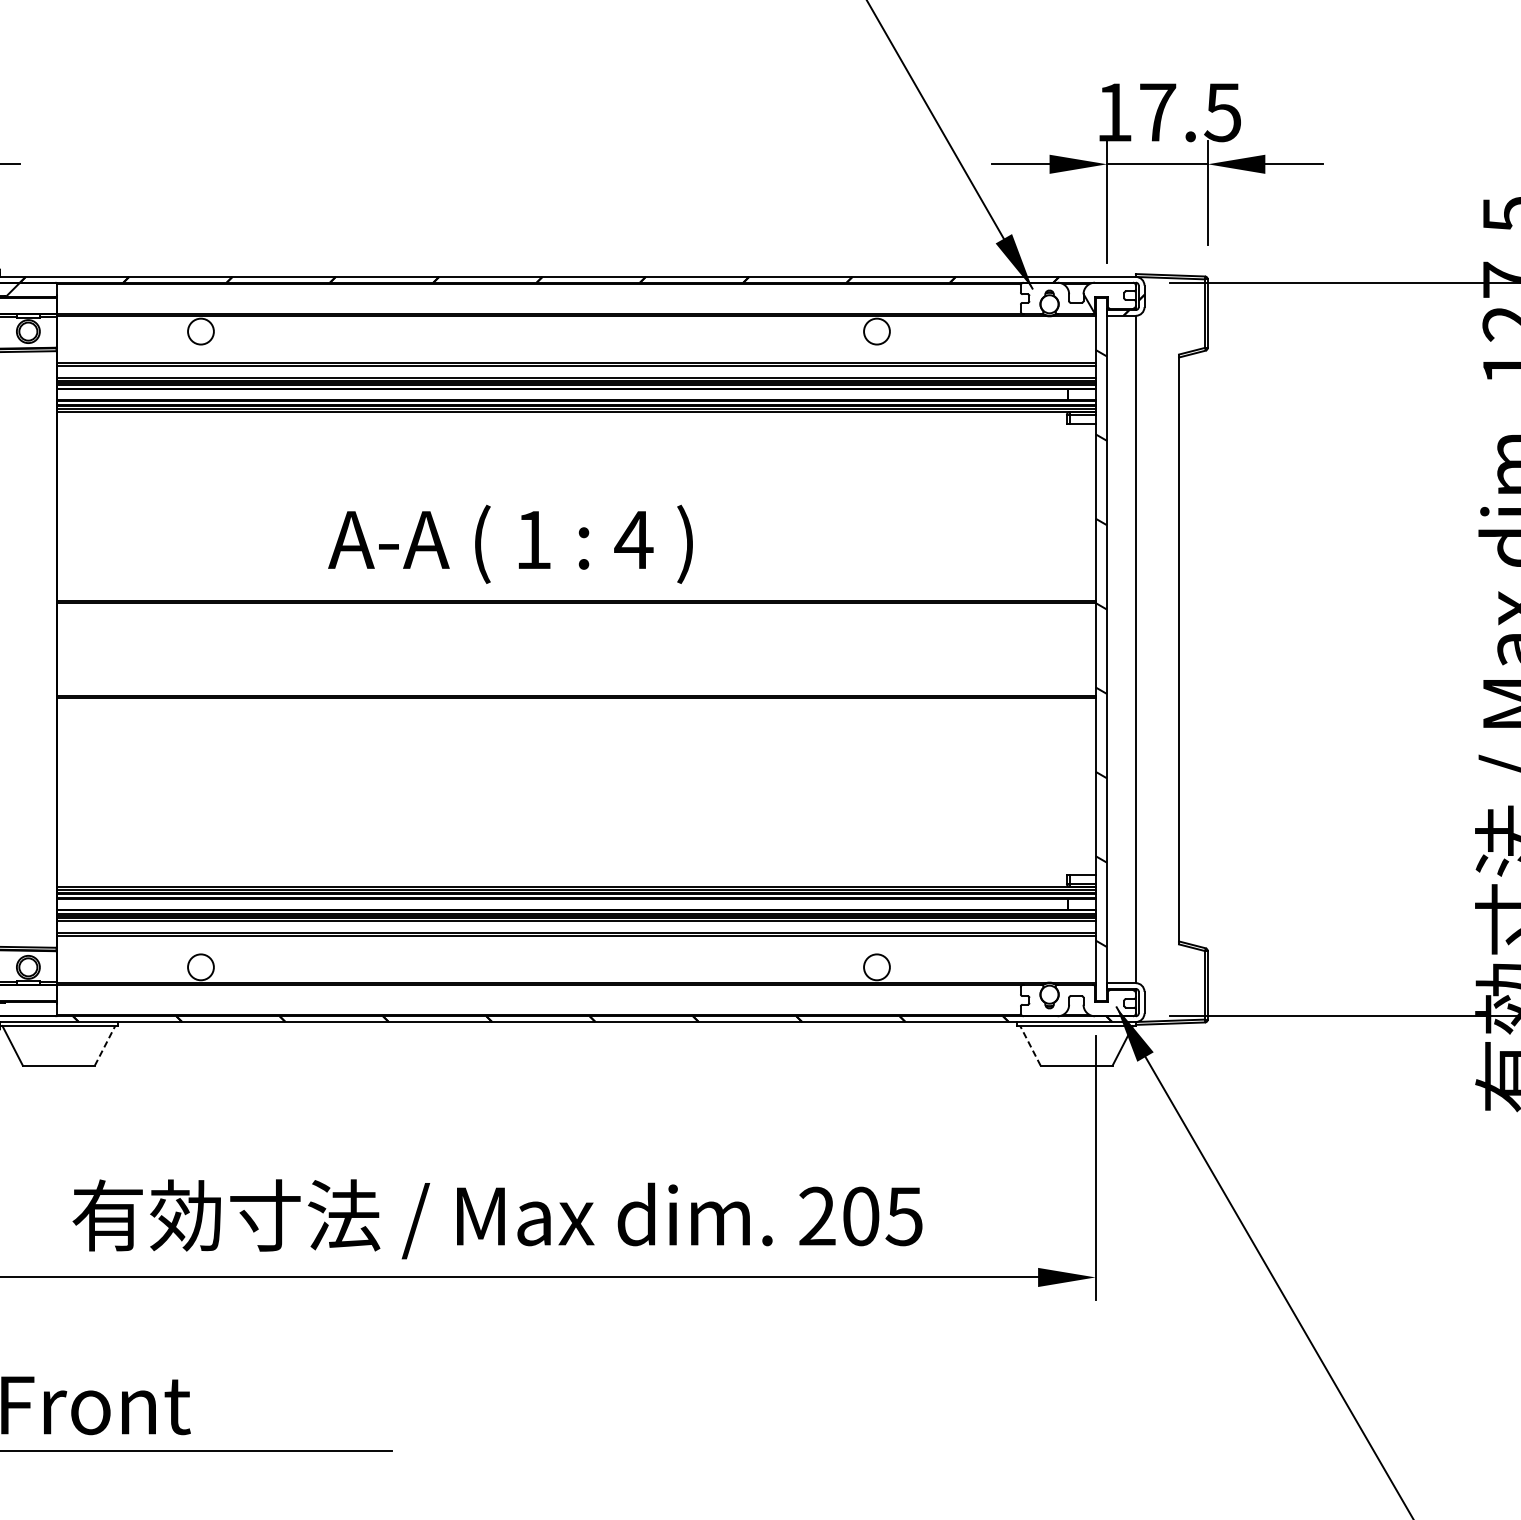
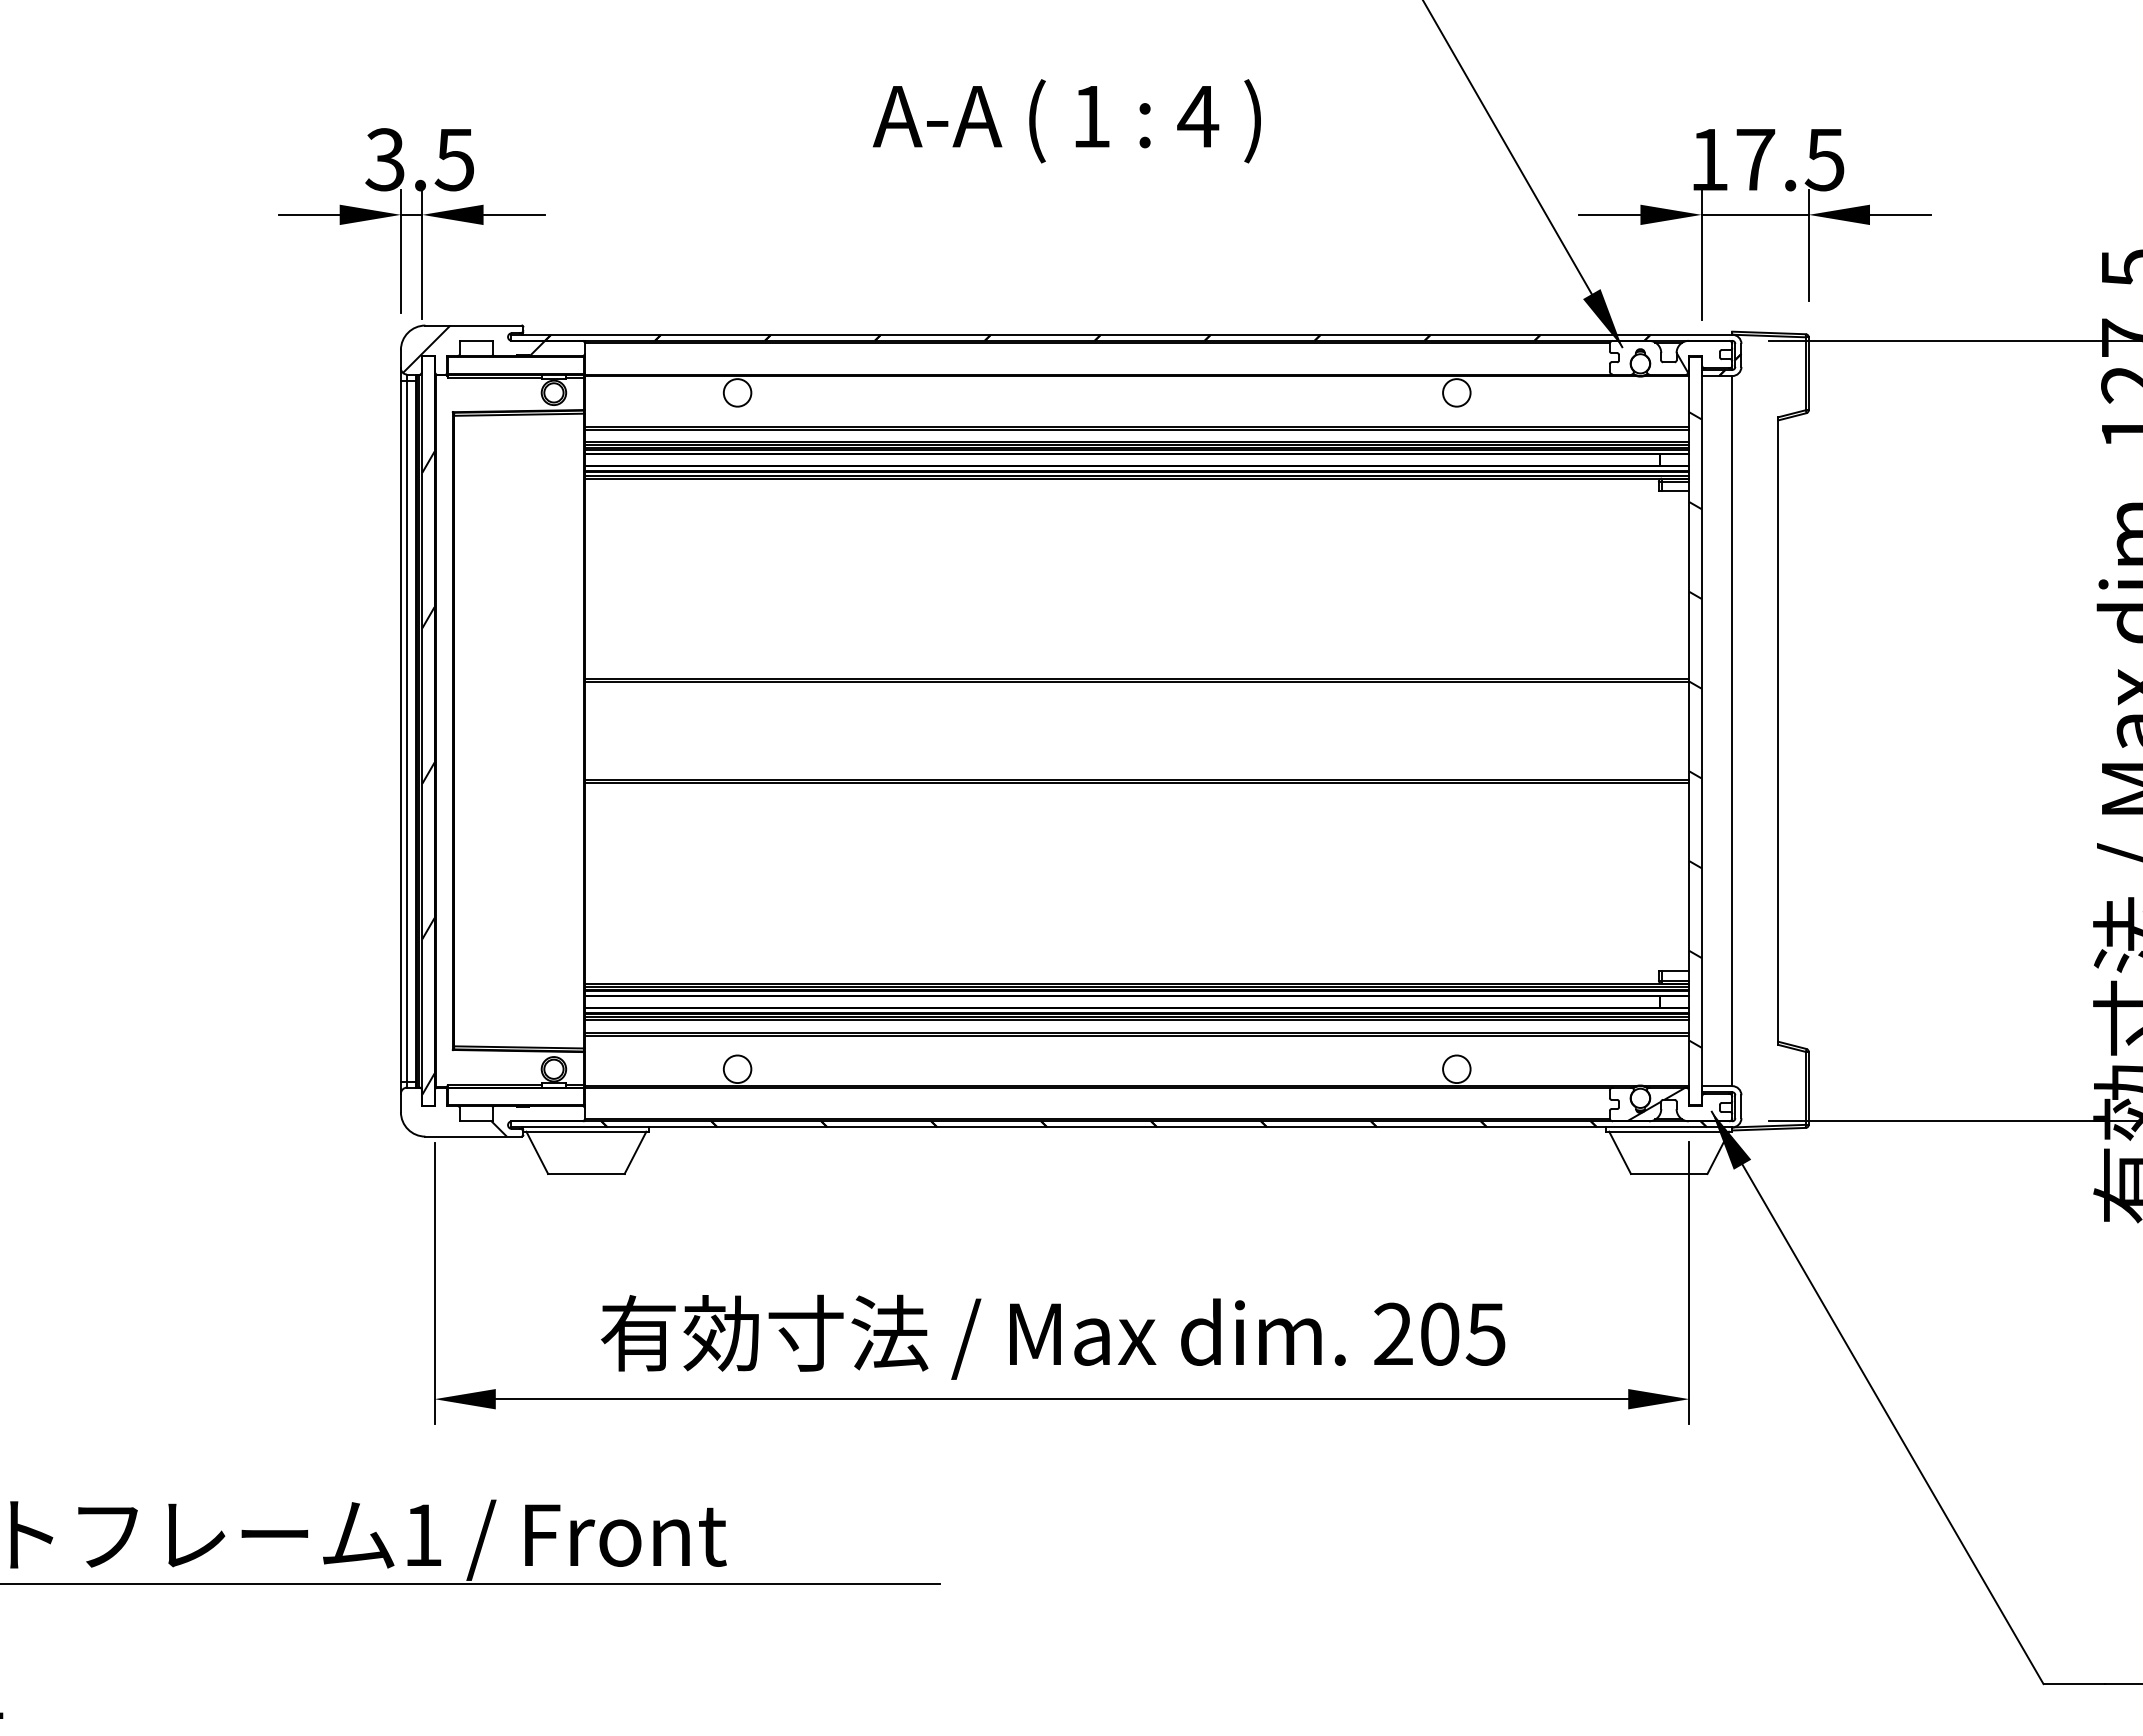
text: (510, 544) -> (1066, 121), moved
hatch: (1064, 1000) -> (1656, 1104), added
line: (105, 1045) -> (635, 1152), dashed -> solid
line: (1030, 1045) -> (1620, 1152), dashed -> solid

